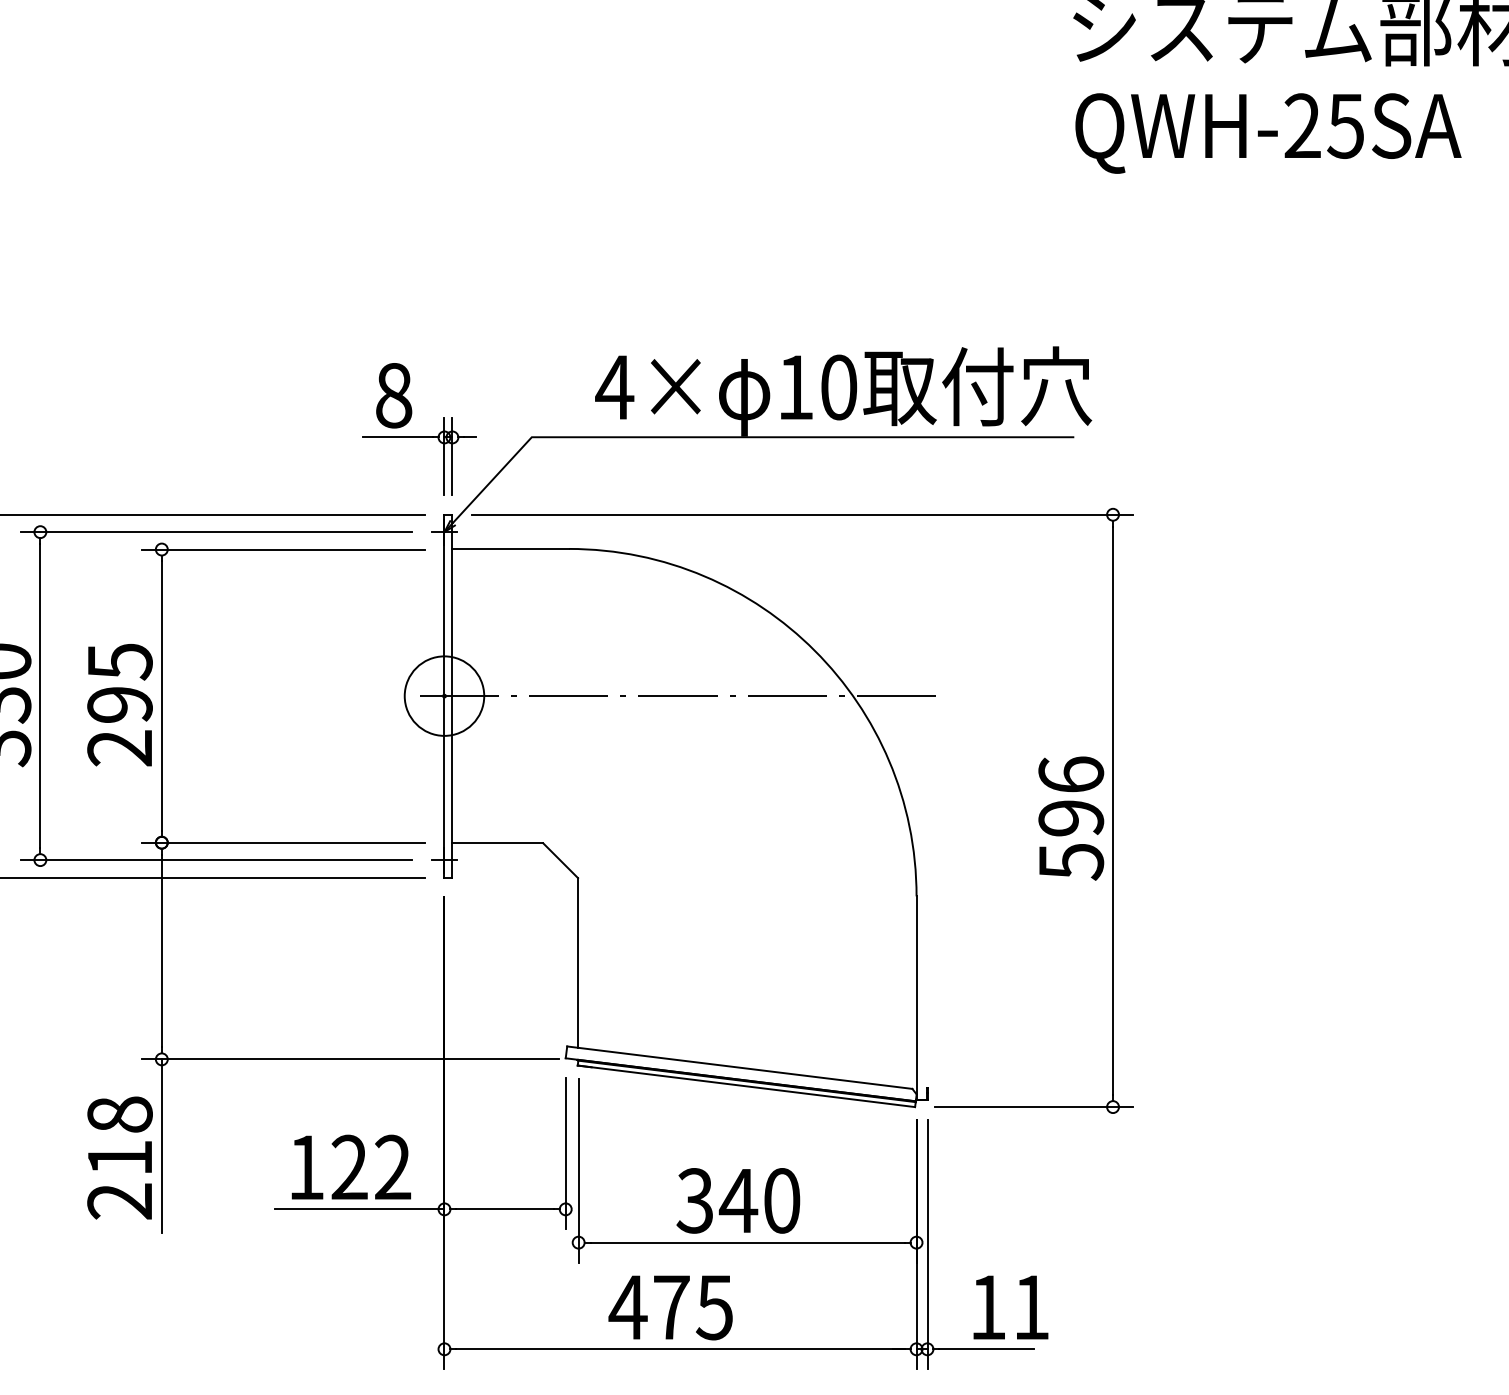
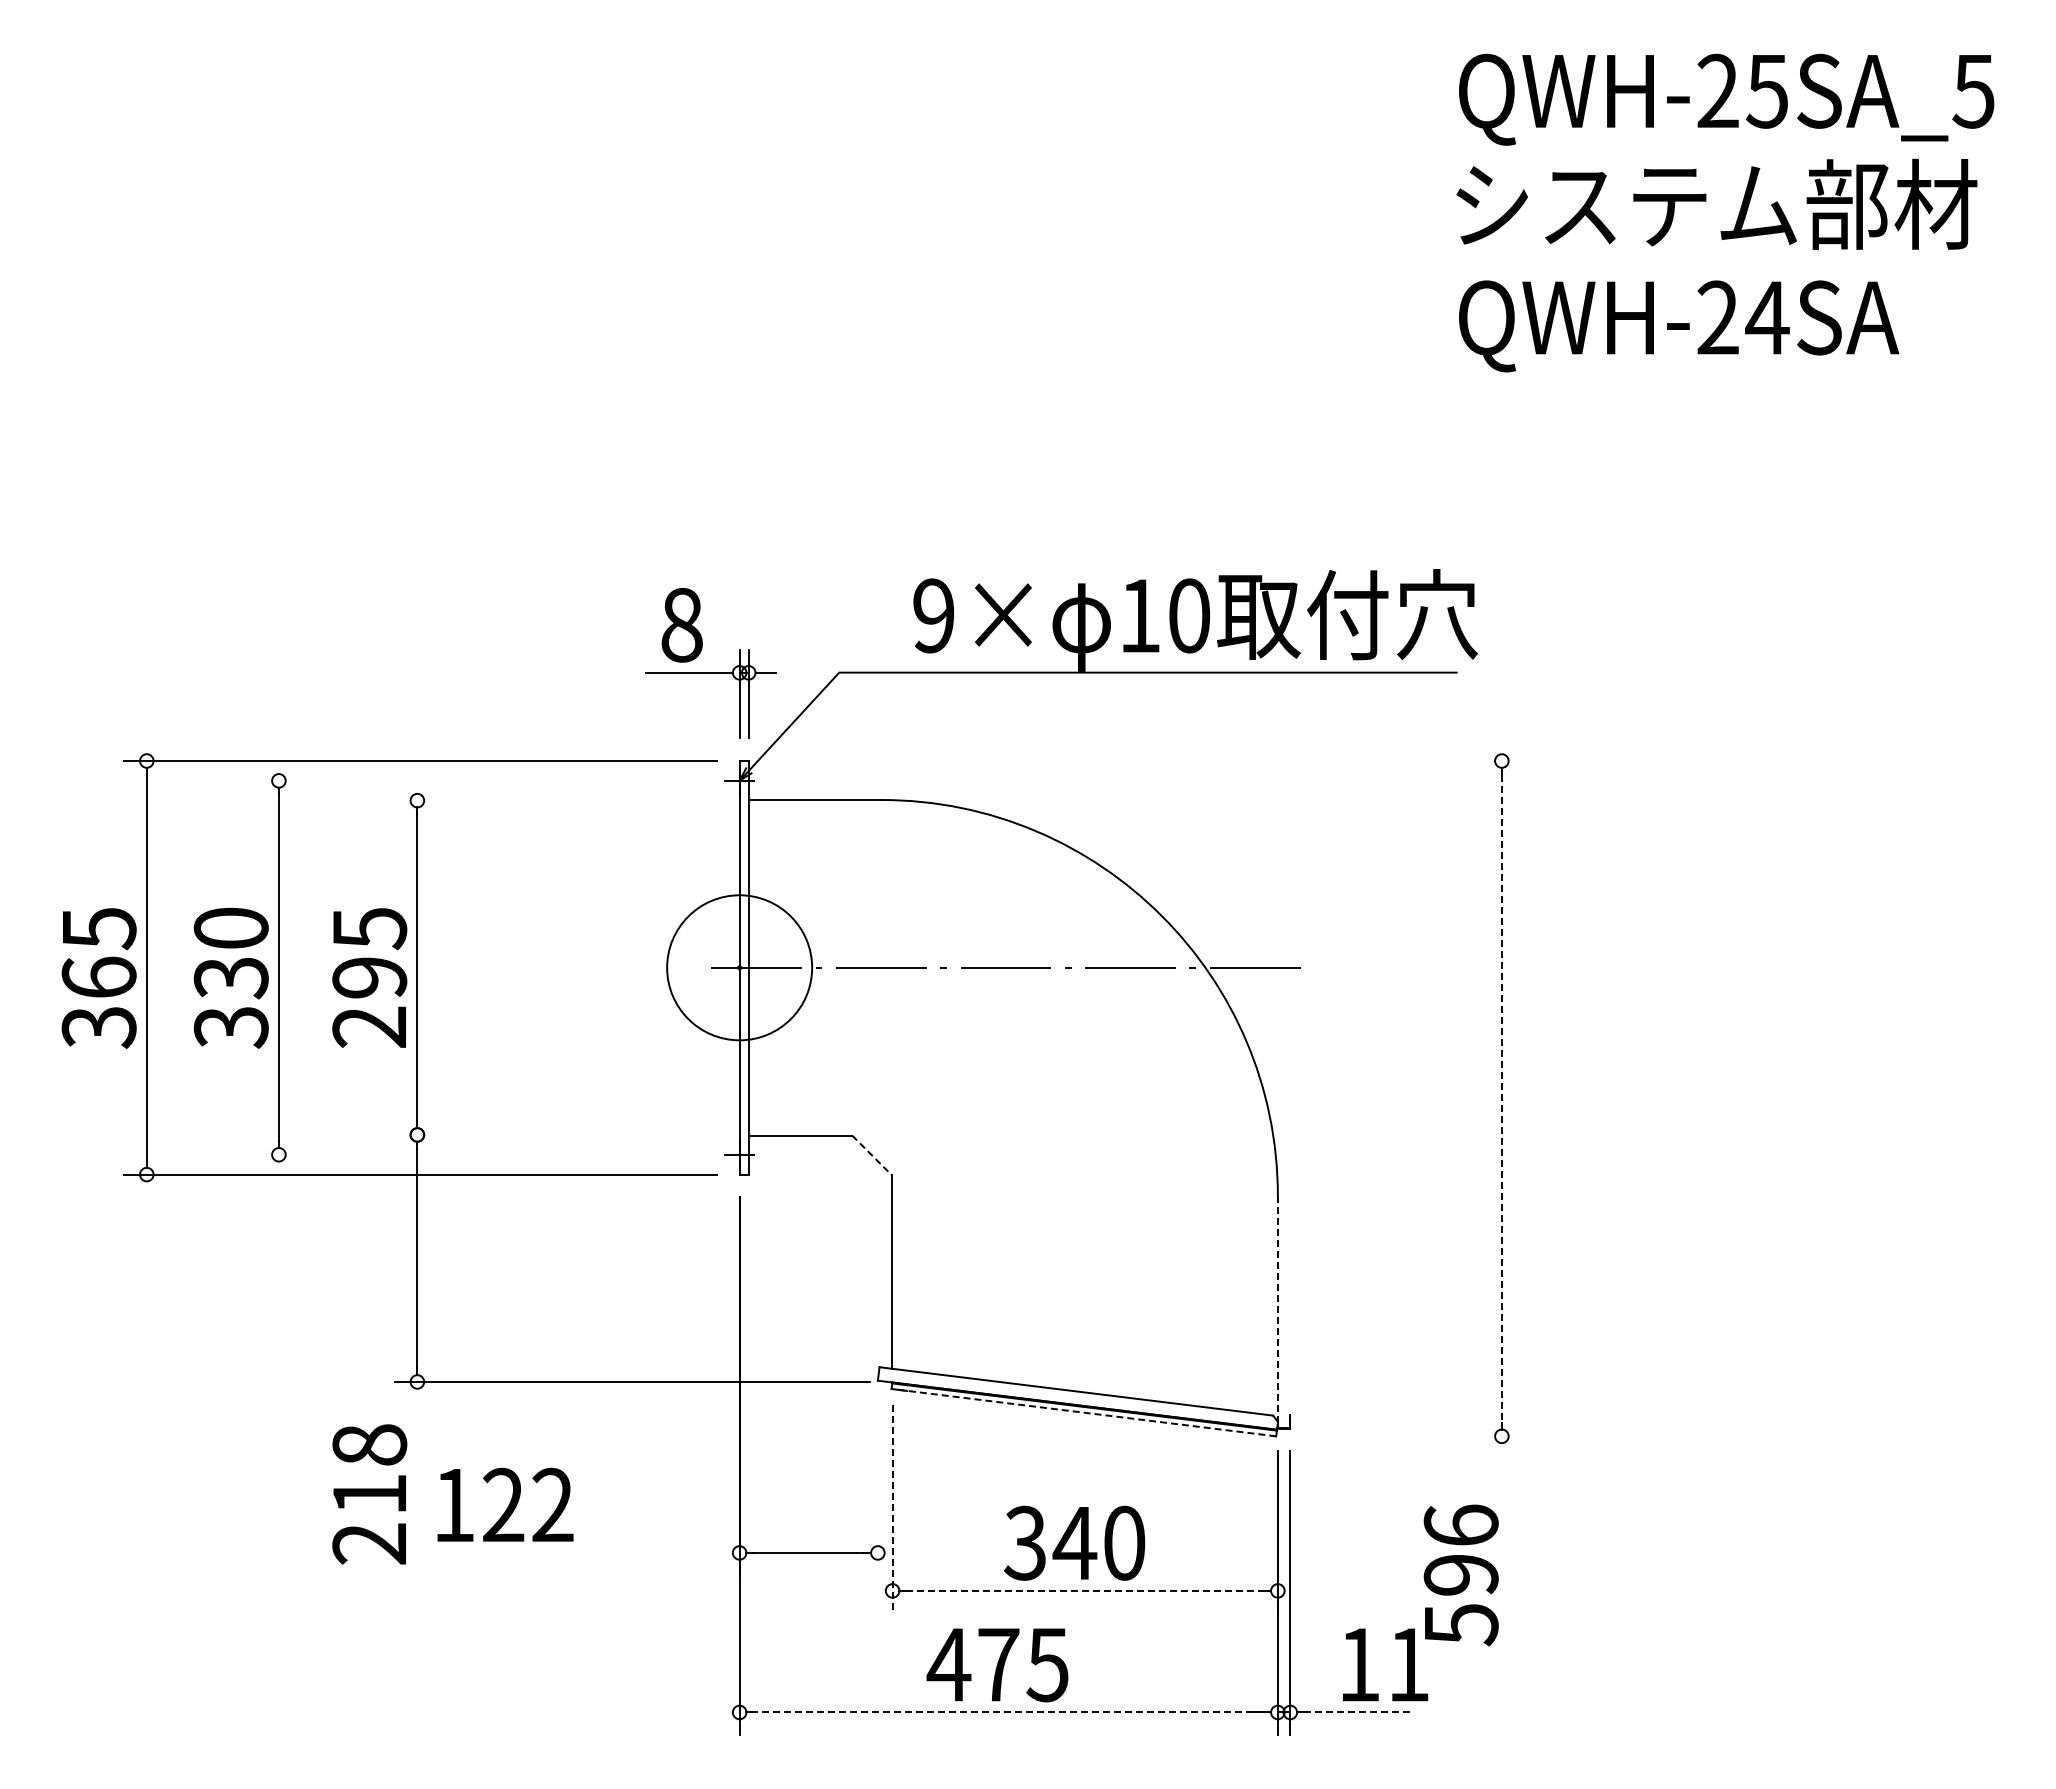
text: (1346, 126) -> (1767, 318), QWH-25SA -> QWH-24SA
text: (614, 387) -> (933, 615), 4× -> 9×
line: (802, 515) -> (1147, 761), removed
line: (216, 531) -> (479, 780), removed
line: (282, 549) -> (555, 800), removed
circle: (444, 695) -> (739, 967), size x1.6
line: (1112, 811) -> (1501, 1099), solid -> dashed
text: (1070, 818) -> (1460, 1575), moved
line: (282, 842) -> (555, 1134), removed
line: (216, 859) -> (479, 1154), removed
line: (561, 860) -> (872, 1155), solid -> dashed
line: (916, 994) -> (1277, 1308), solid -> dashed
line: (746, 1086) -> (1083, 1412), solid -> dashed
line: (1033, 1107) -> (1411, 1436), removed
line: (161, 1145) -> (417, 1480), removed
line: (565, 1153) -> (877, 1489), removed
text: (351, 1166) -> (505, 1504), moved
line: (578, 1171) -> (892, 1509), solid -> dashed
line: (359, 1208) -> (642, 1552), removed
line: (747, 1242) -> (1085, 1590), solid -> dashed
line: (680, 1349) -> (1008, 1712), solid -> dashed
line: (986, 1349) -> (1357, 1712), solid -> dashed

